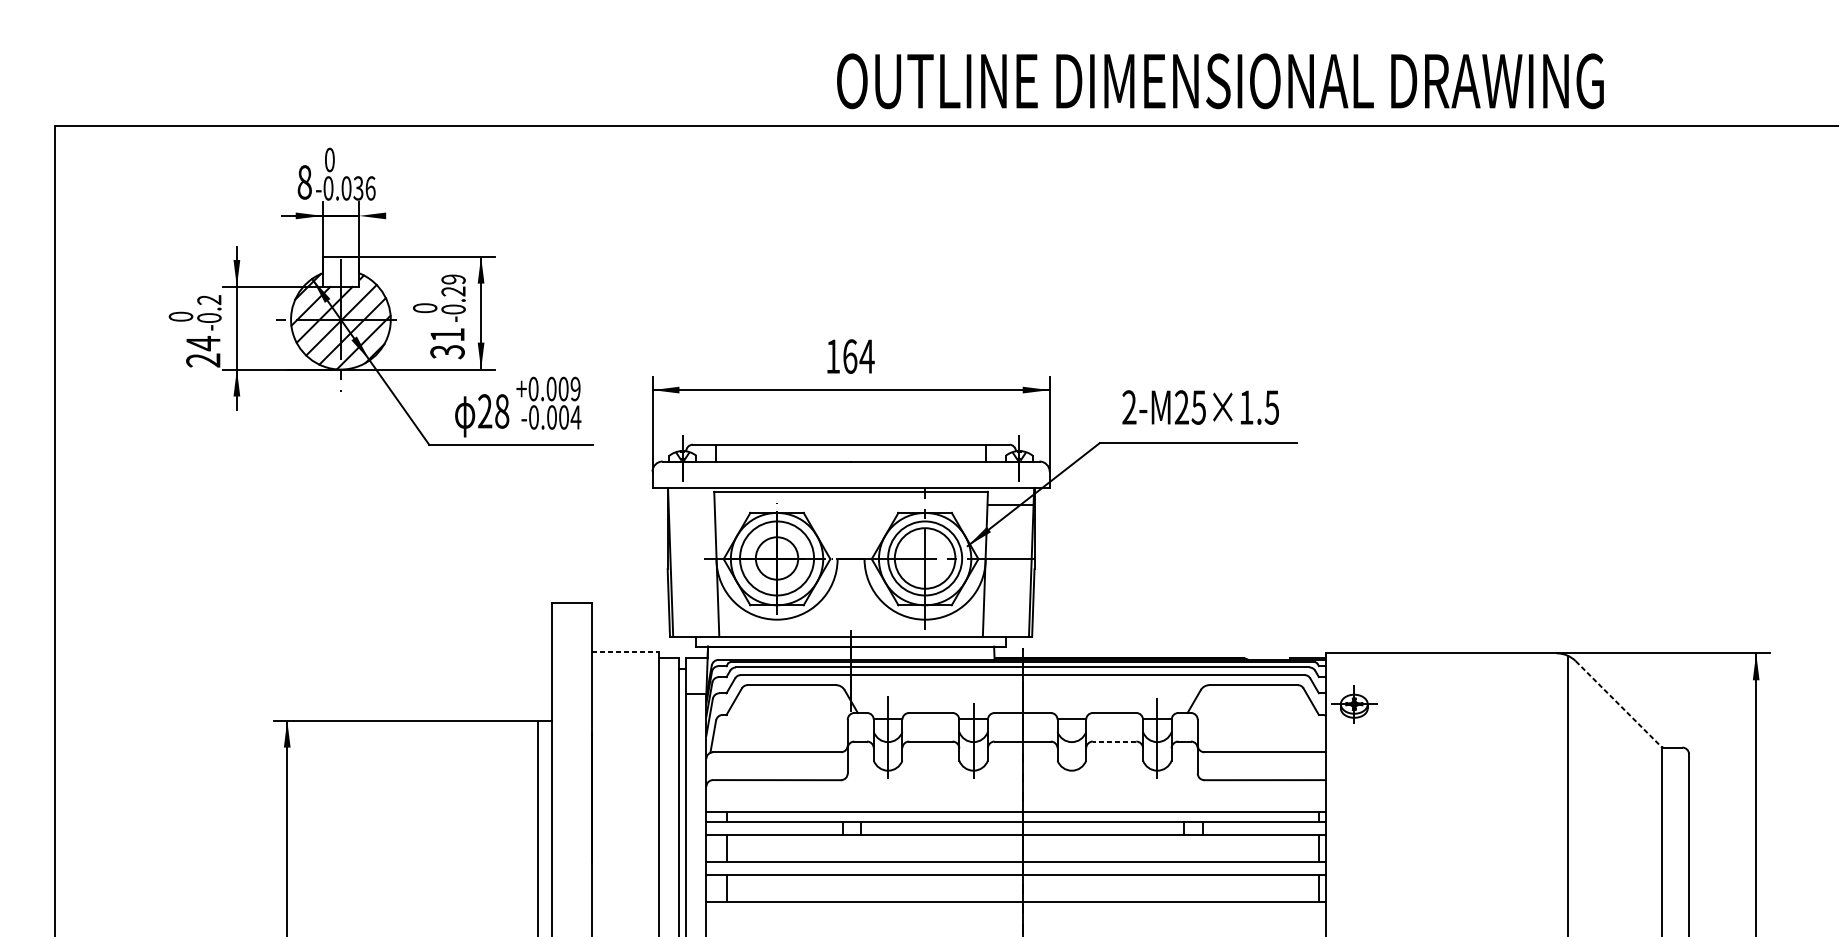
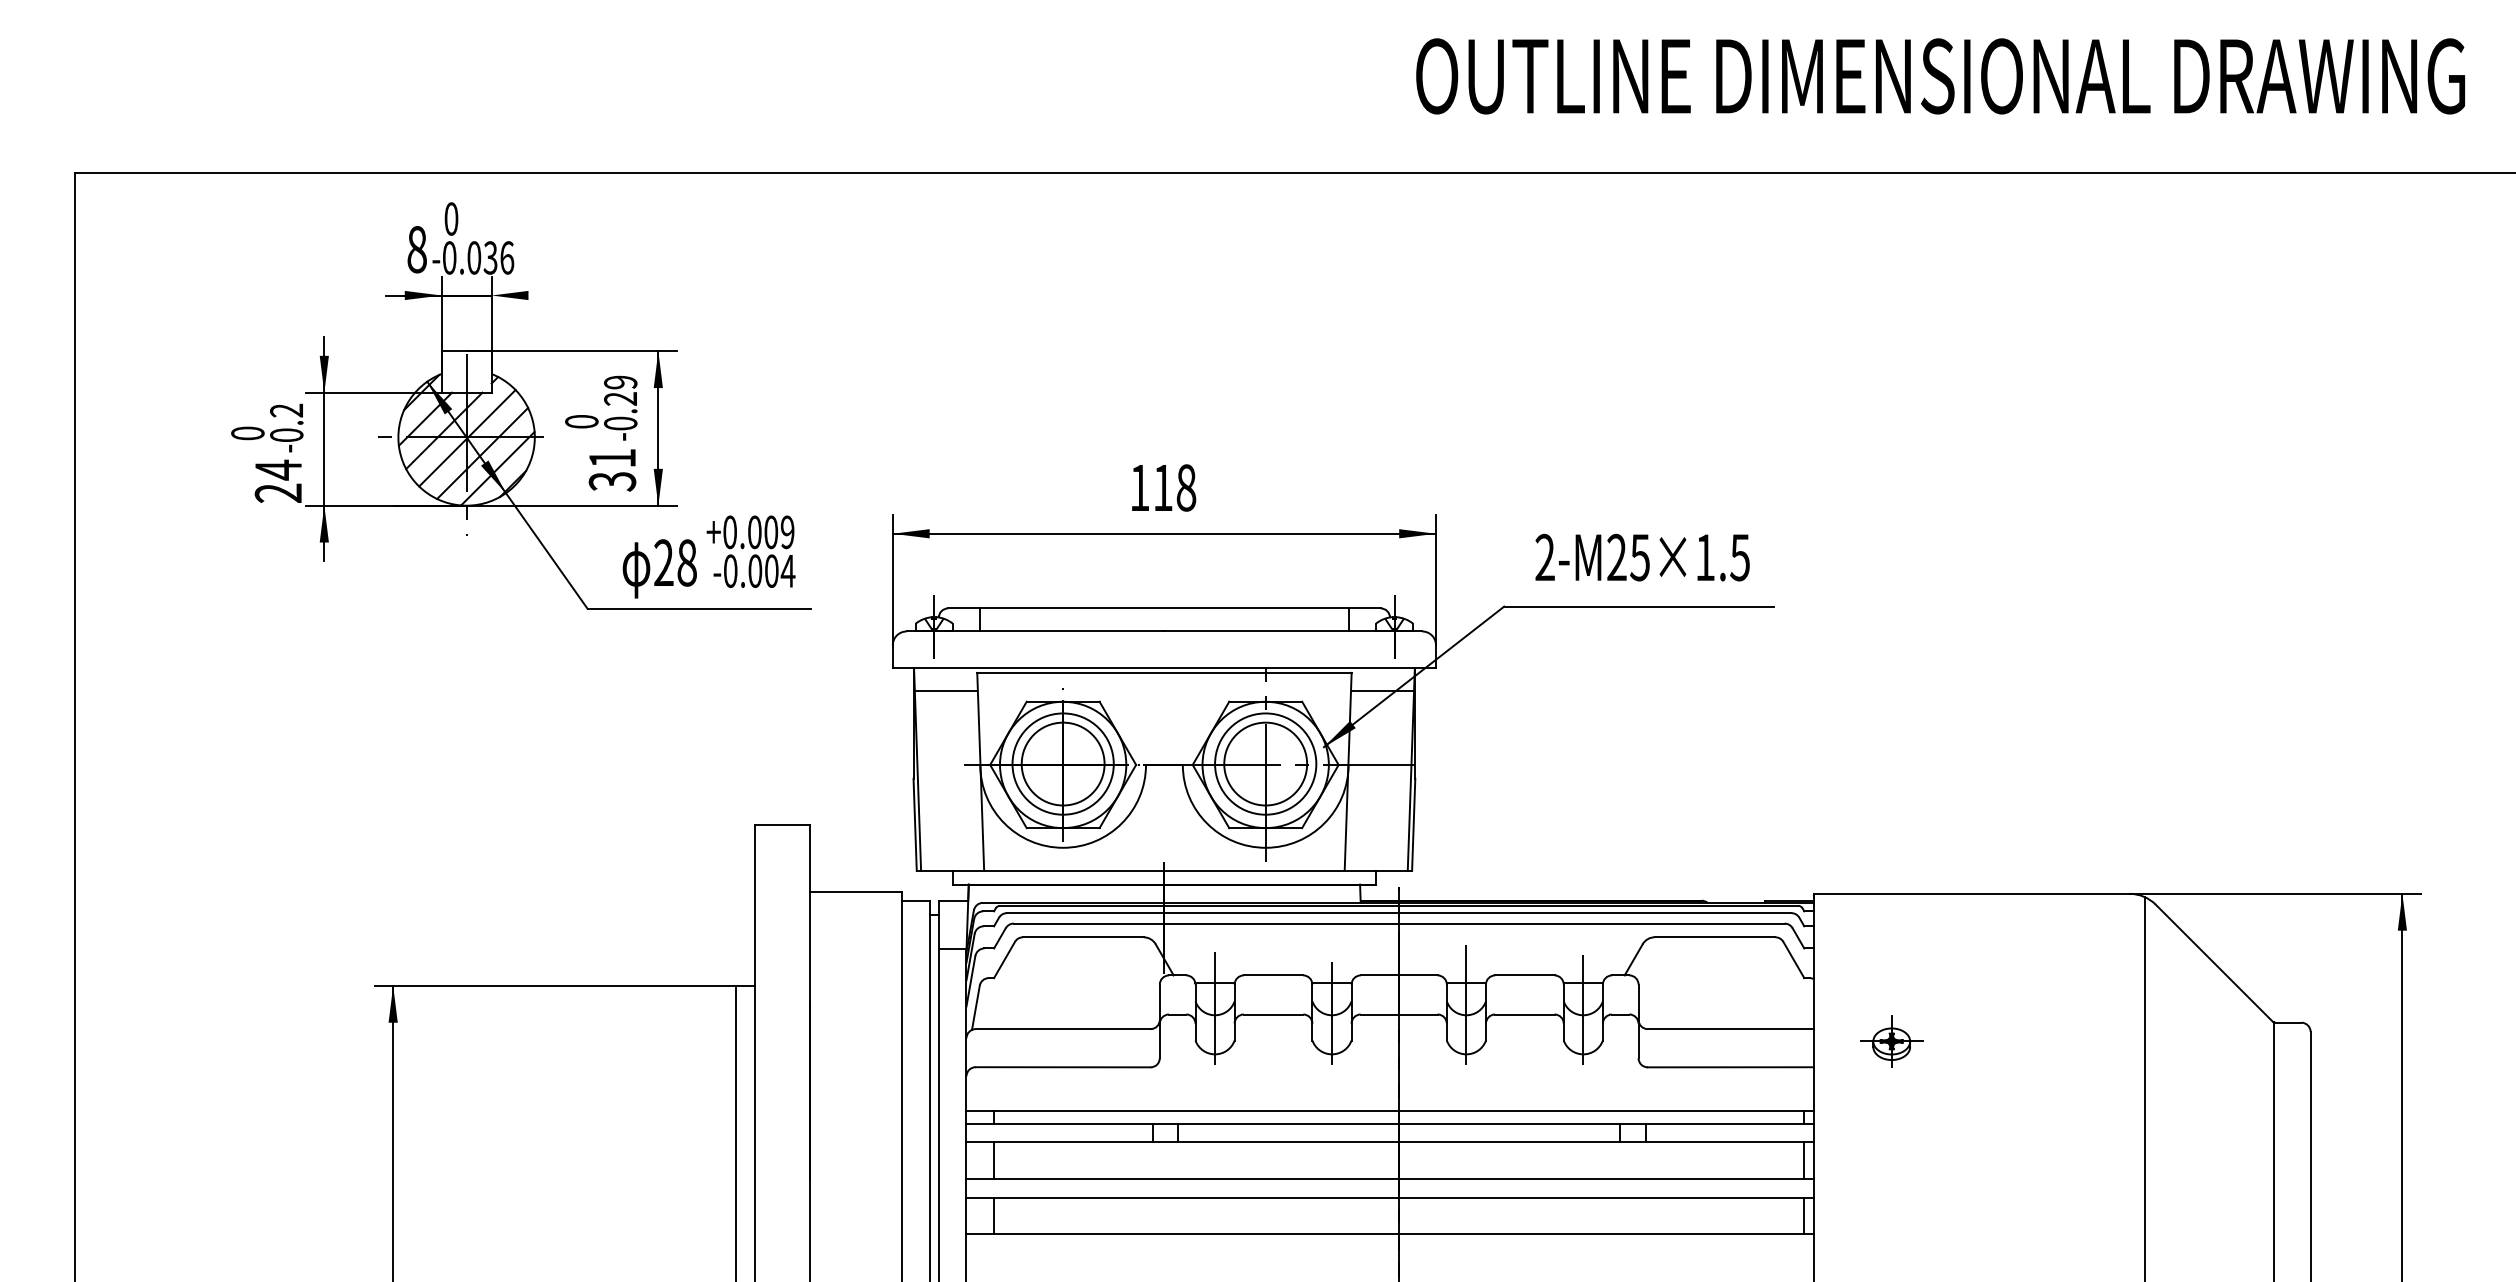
text: (1220, 81) -> (1940, 76), moved
text: (859, 356) -> (1175, 487), 164 -> 118
line: (691, 505) -> (945, 691), added
circle: (776, 558) -> (1062, 763), size x1.43
line: (625, 651) -> (856, 891), dashed -> solid
line: (1618, 703) -> (2214, 962), dashed -> solid
part: (1354, 704) -> (1891, 1041), moved
line: (1071, 734) -> (1466, 1004), added
line: (1114, 741) -> (1524, 1014), dashed -> solid

